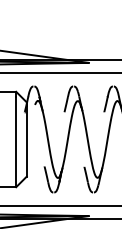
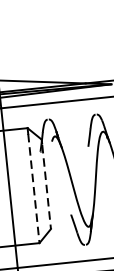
line: (26, 141) -> (46, 186), solid -> dashed
line: (16, 142) -> (34, 189), solid -> dashed

